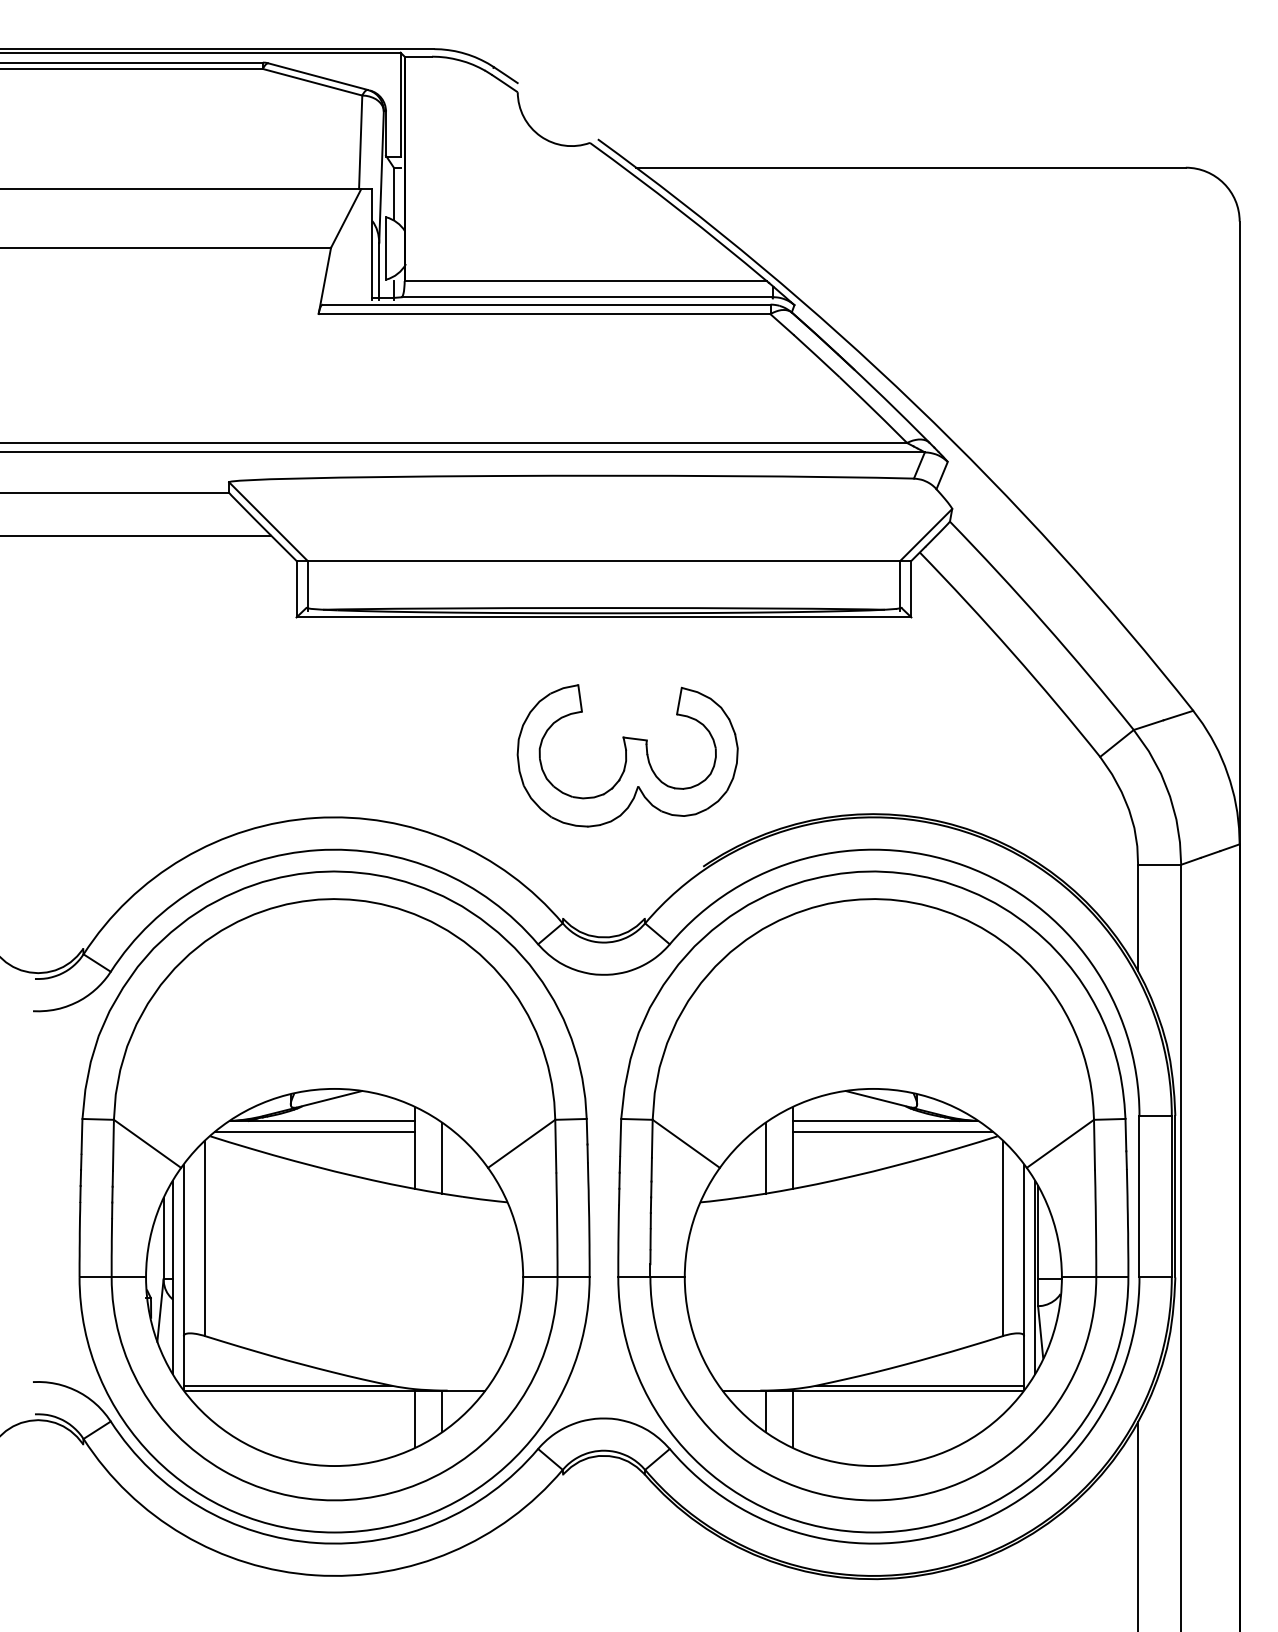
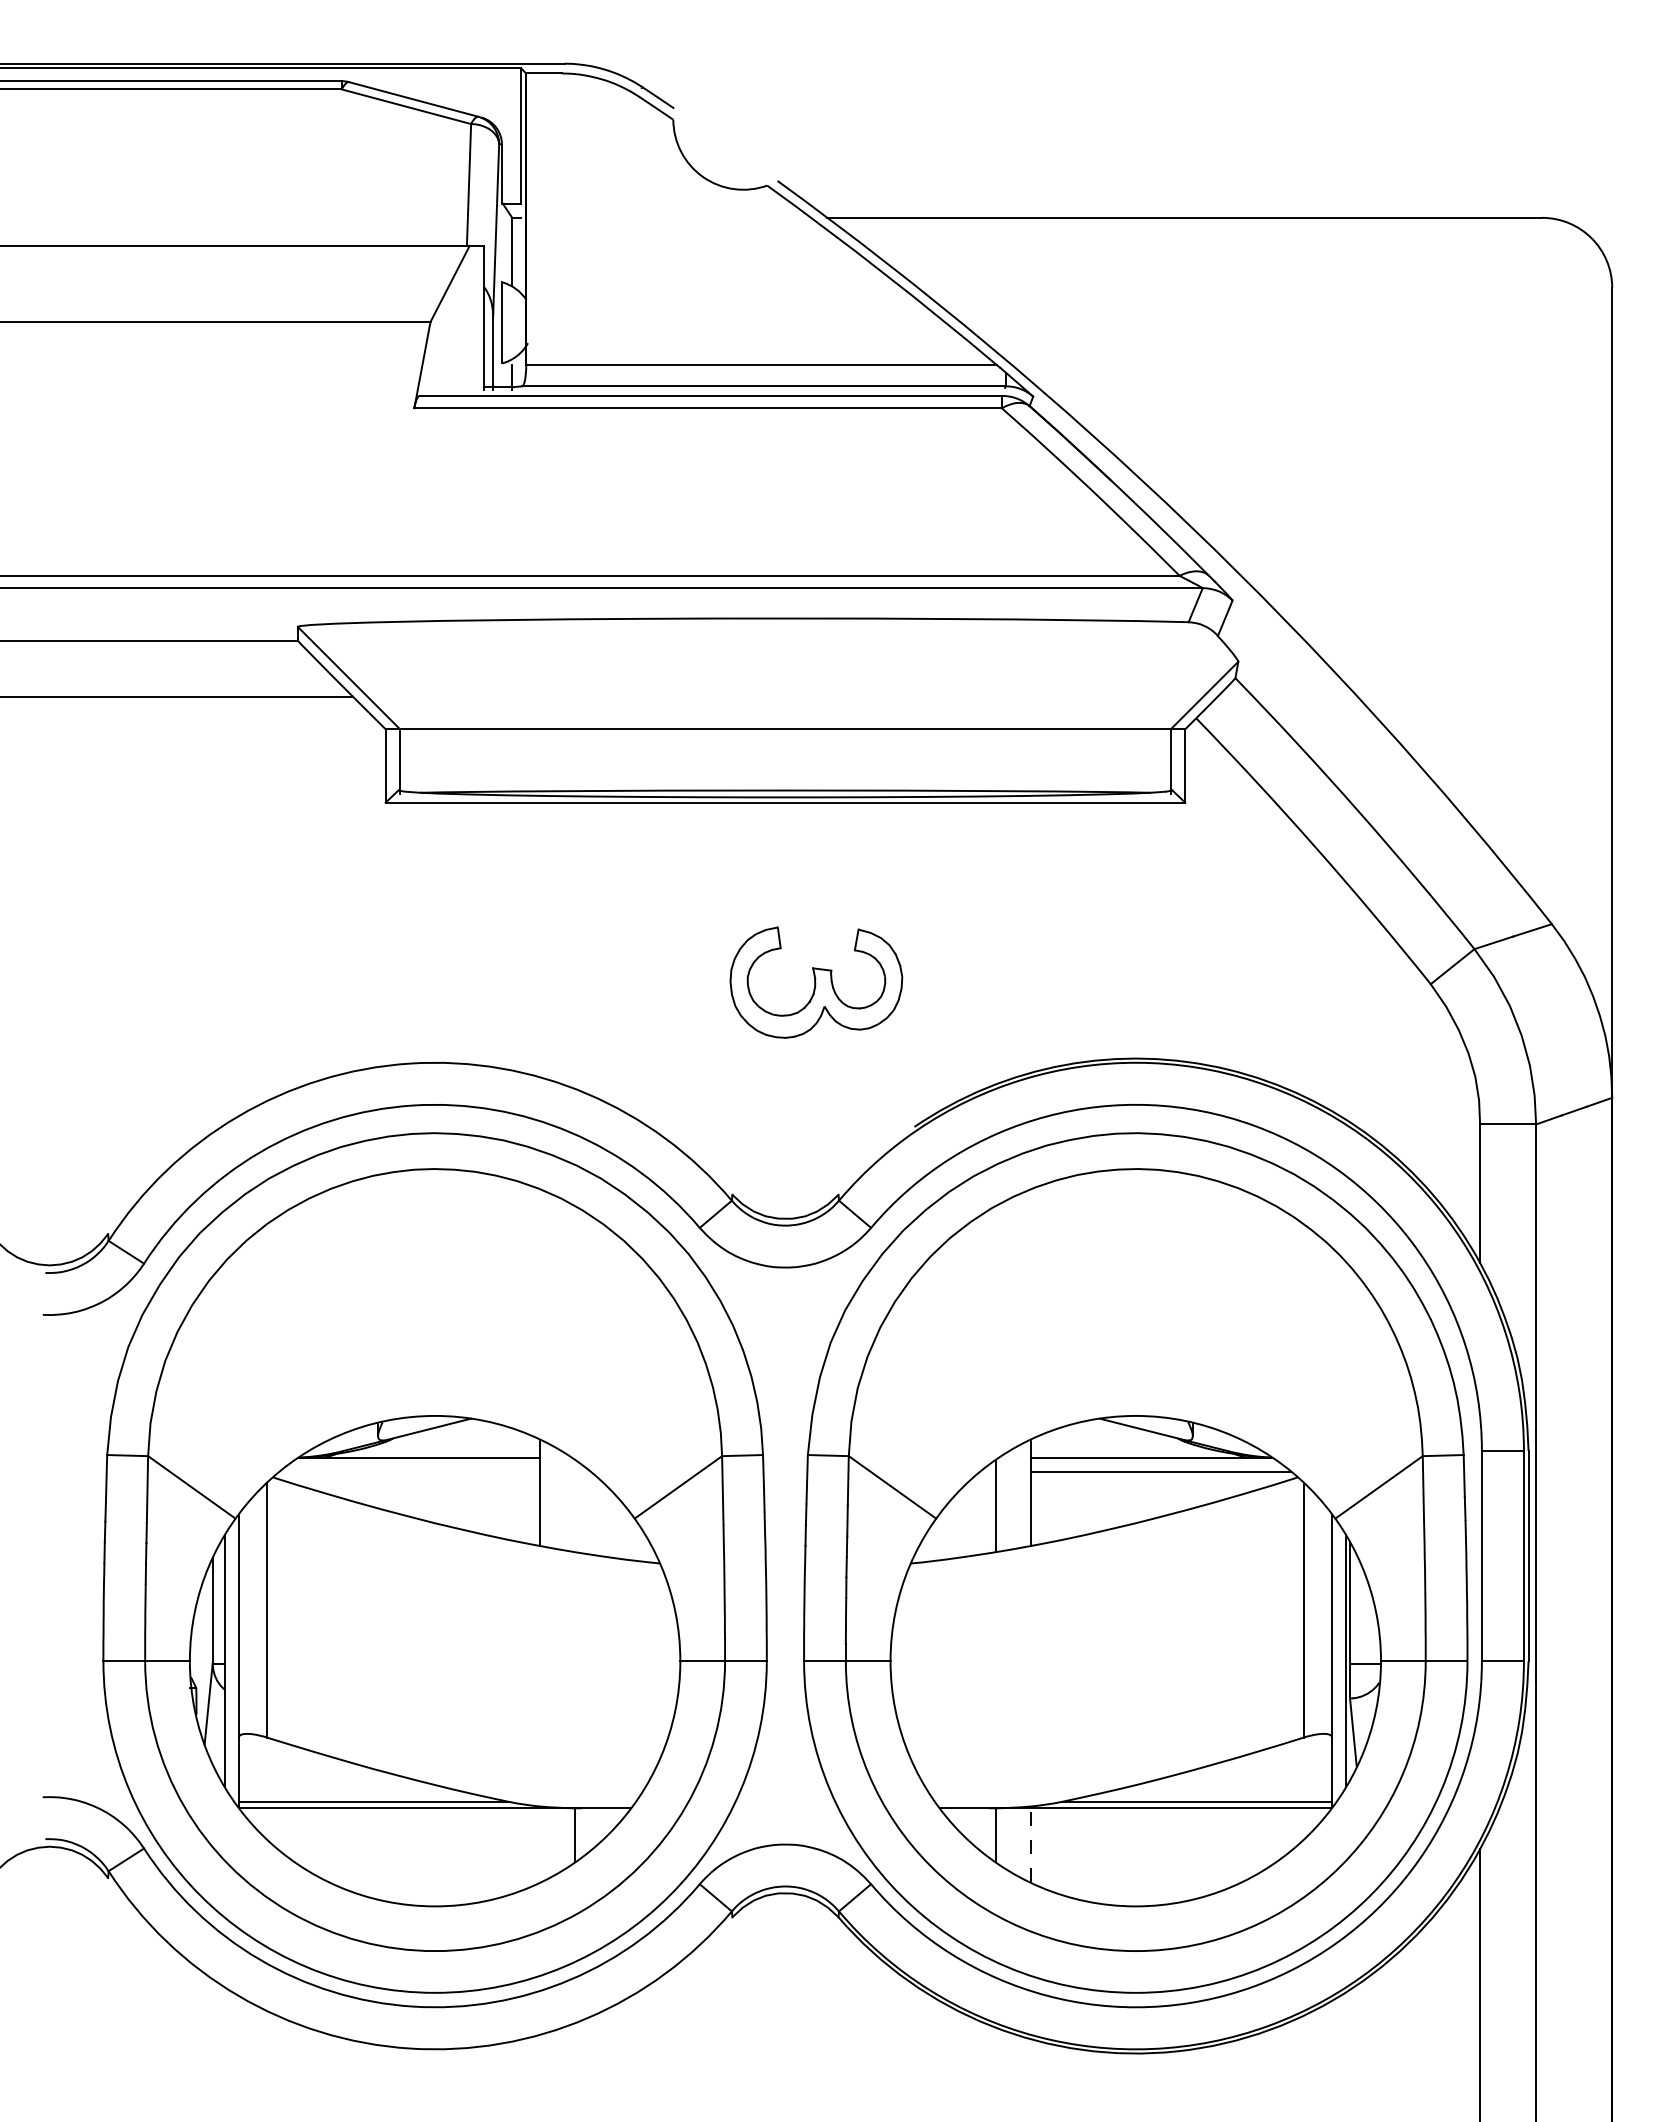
part: (627, 755) -> (816, 982), size x0.6
line: (315, 1131) -> (410, 1471), removed
line: (442, 1158) -> (575, 1506), removed
line: (415, 1418) -> (540, 1844), removed
line: (792, 1419) -> (1030, 1845), solid -> dashed

